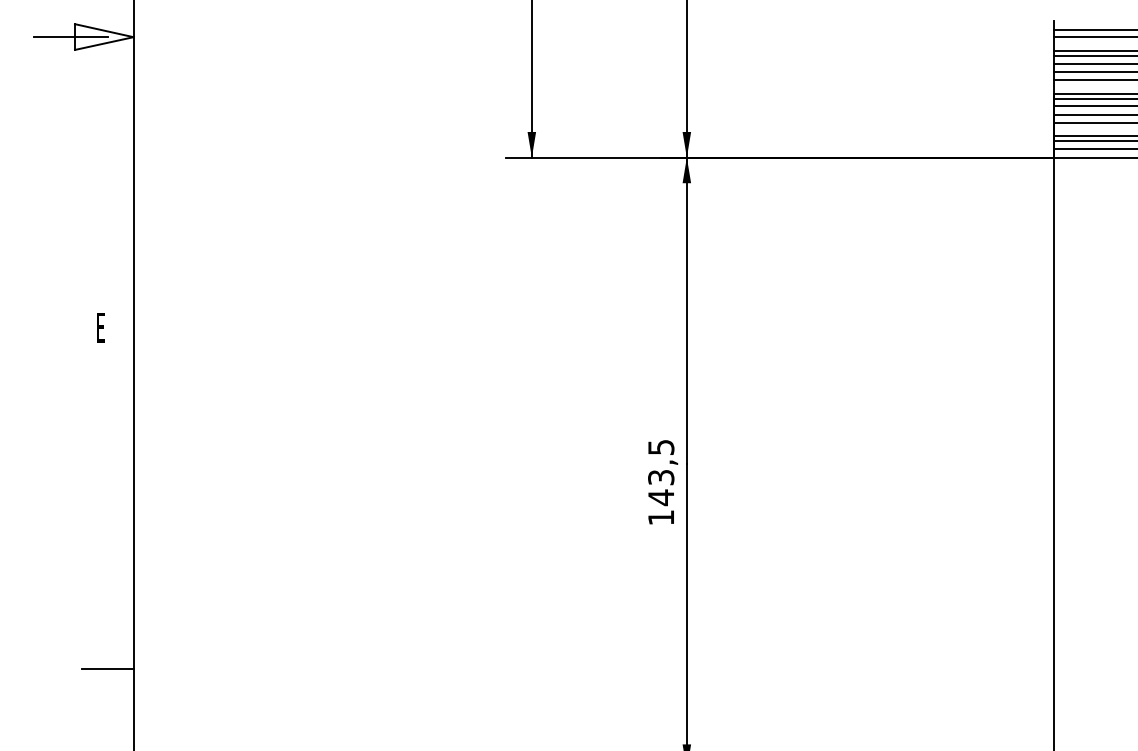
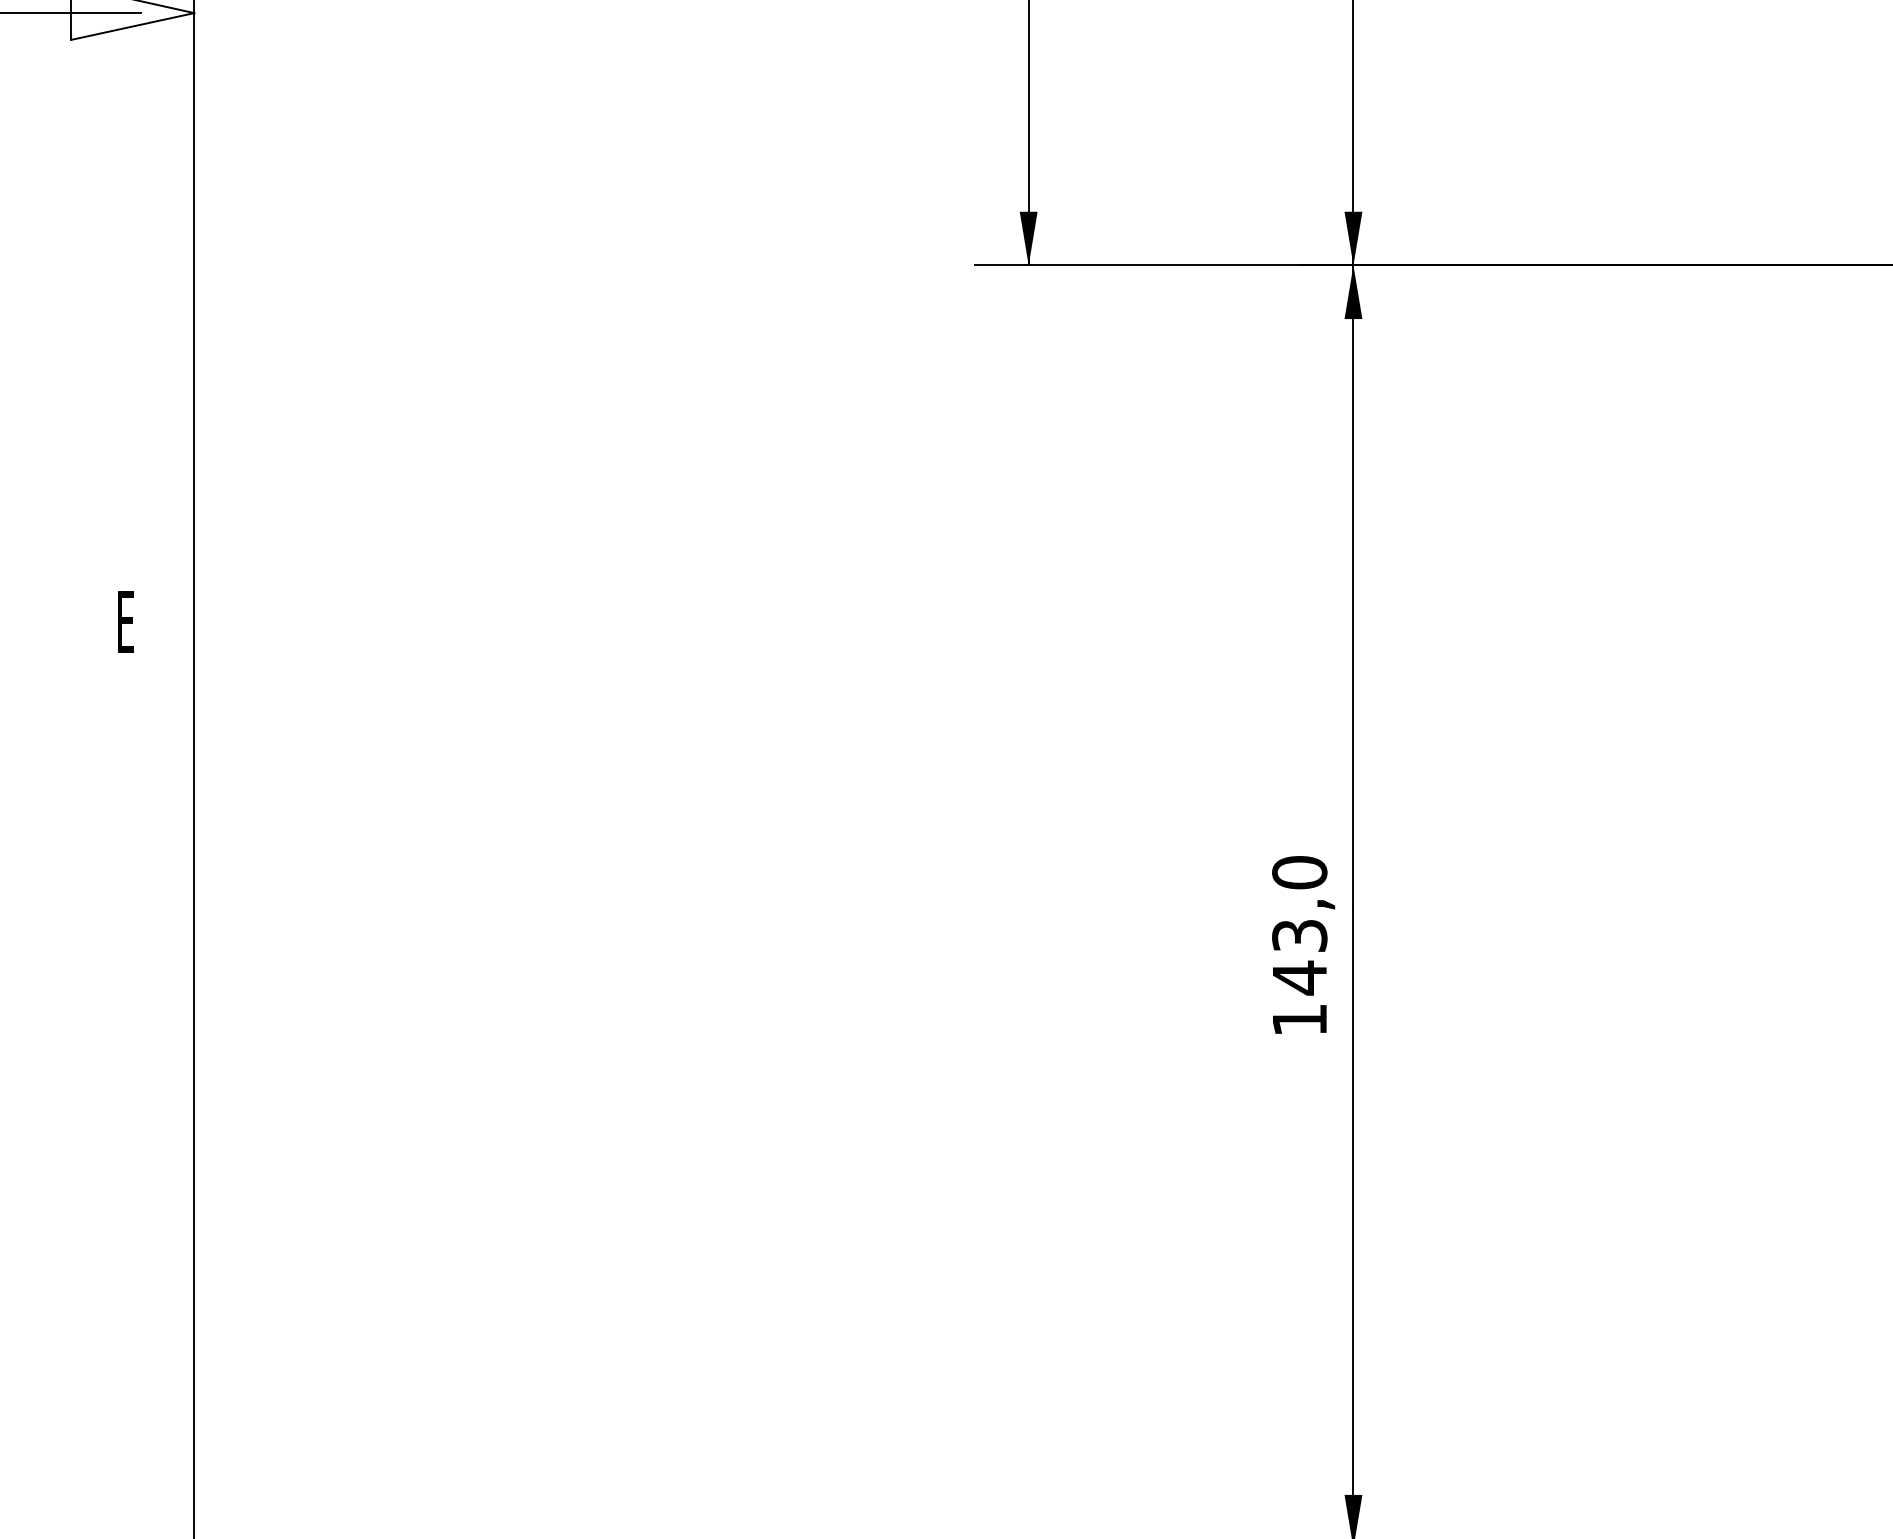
text: (661, 447) -> (1300, 872), 143,5 -> 143,0
line: (107, 668) -> (139, 1335), removed

